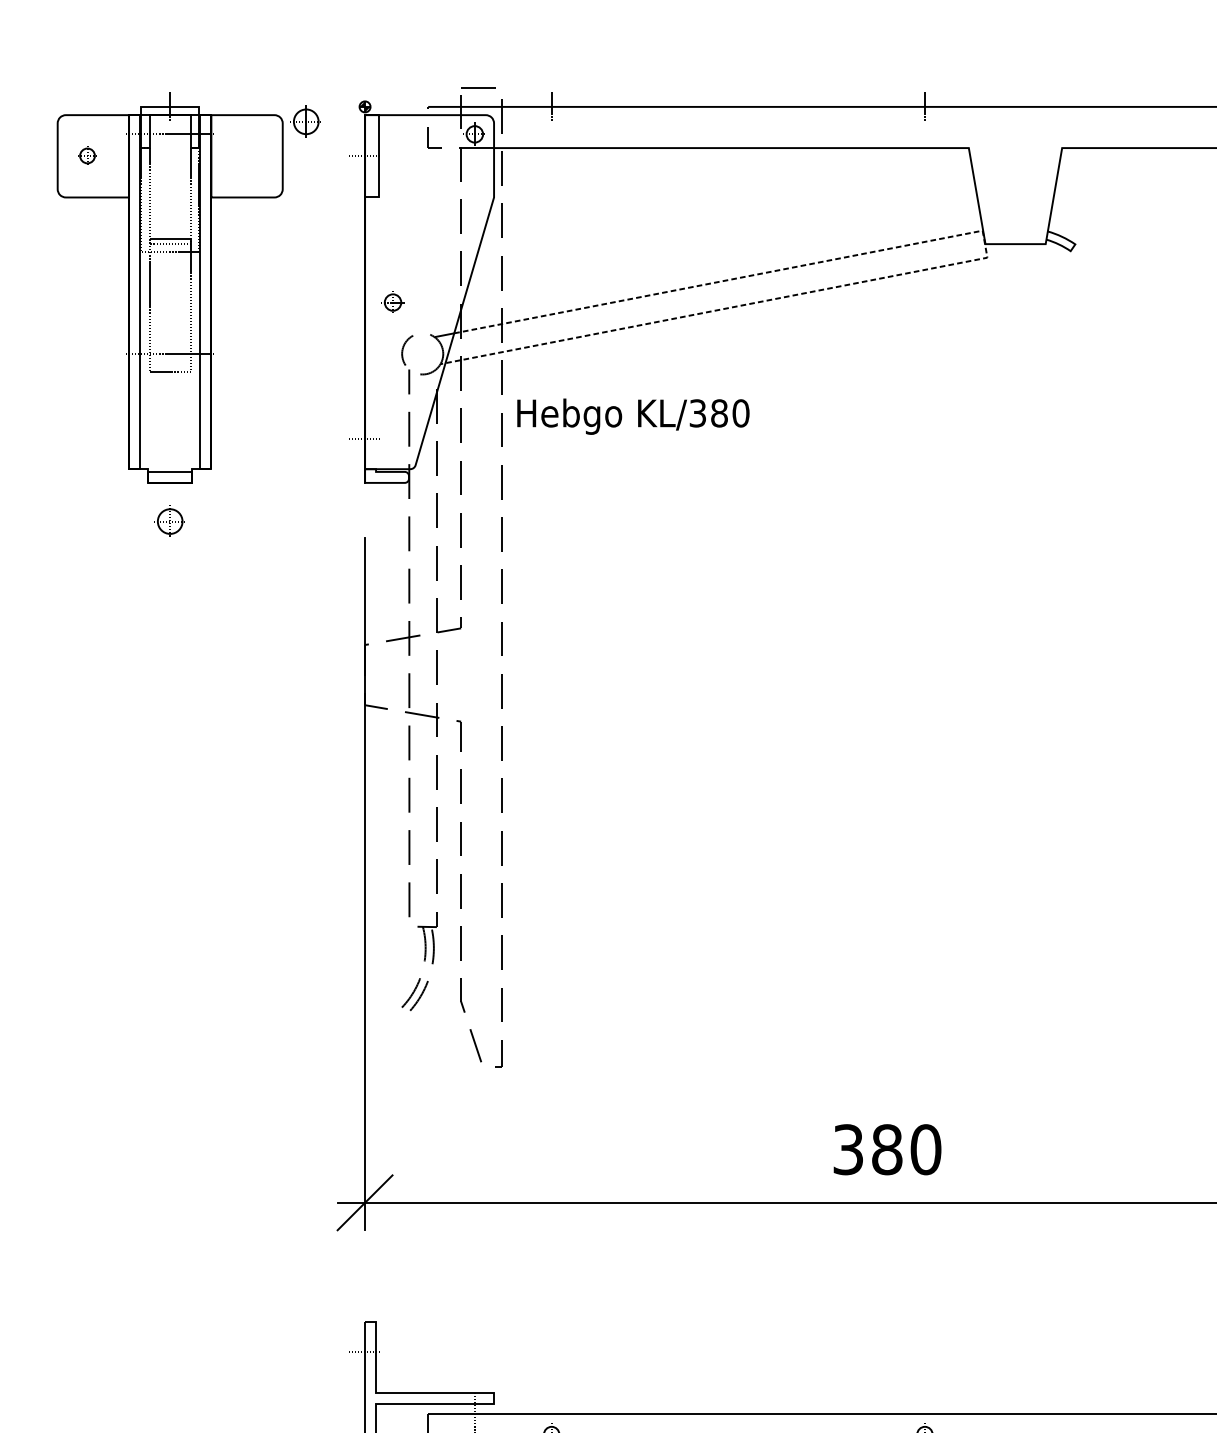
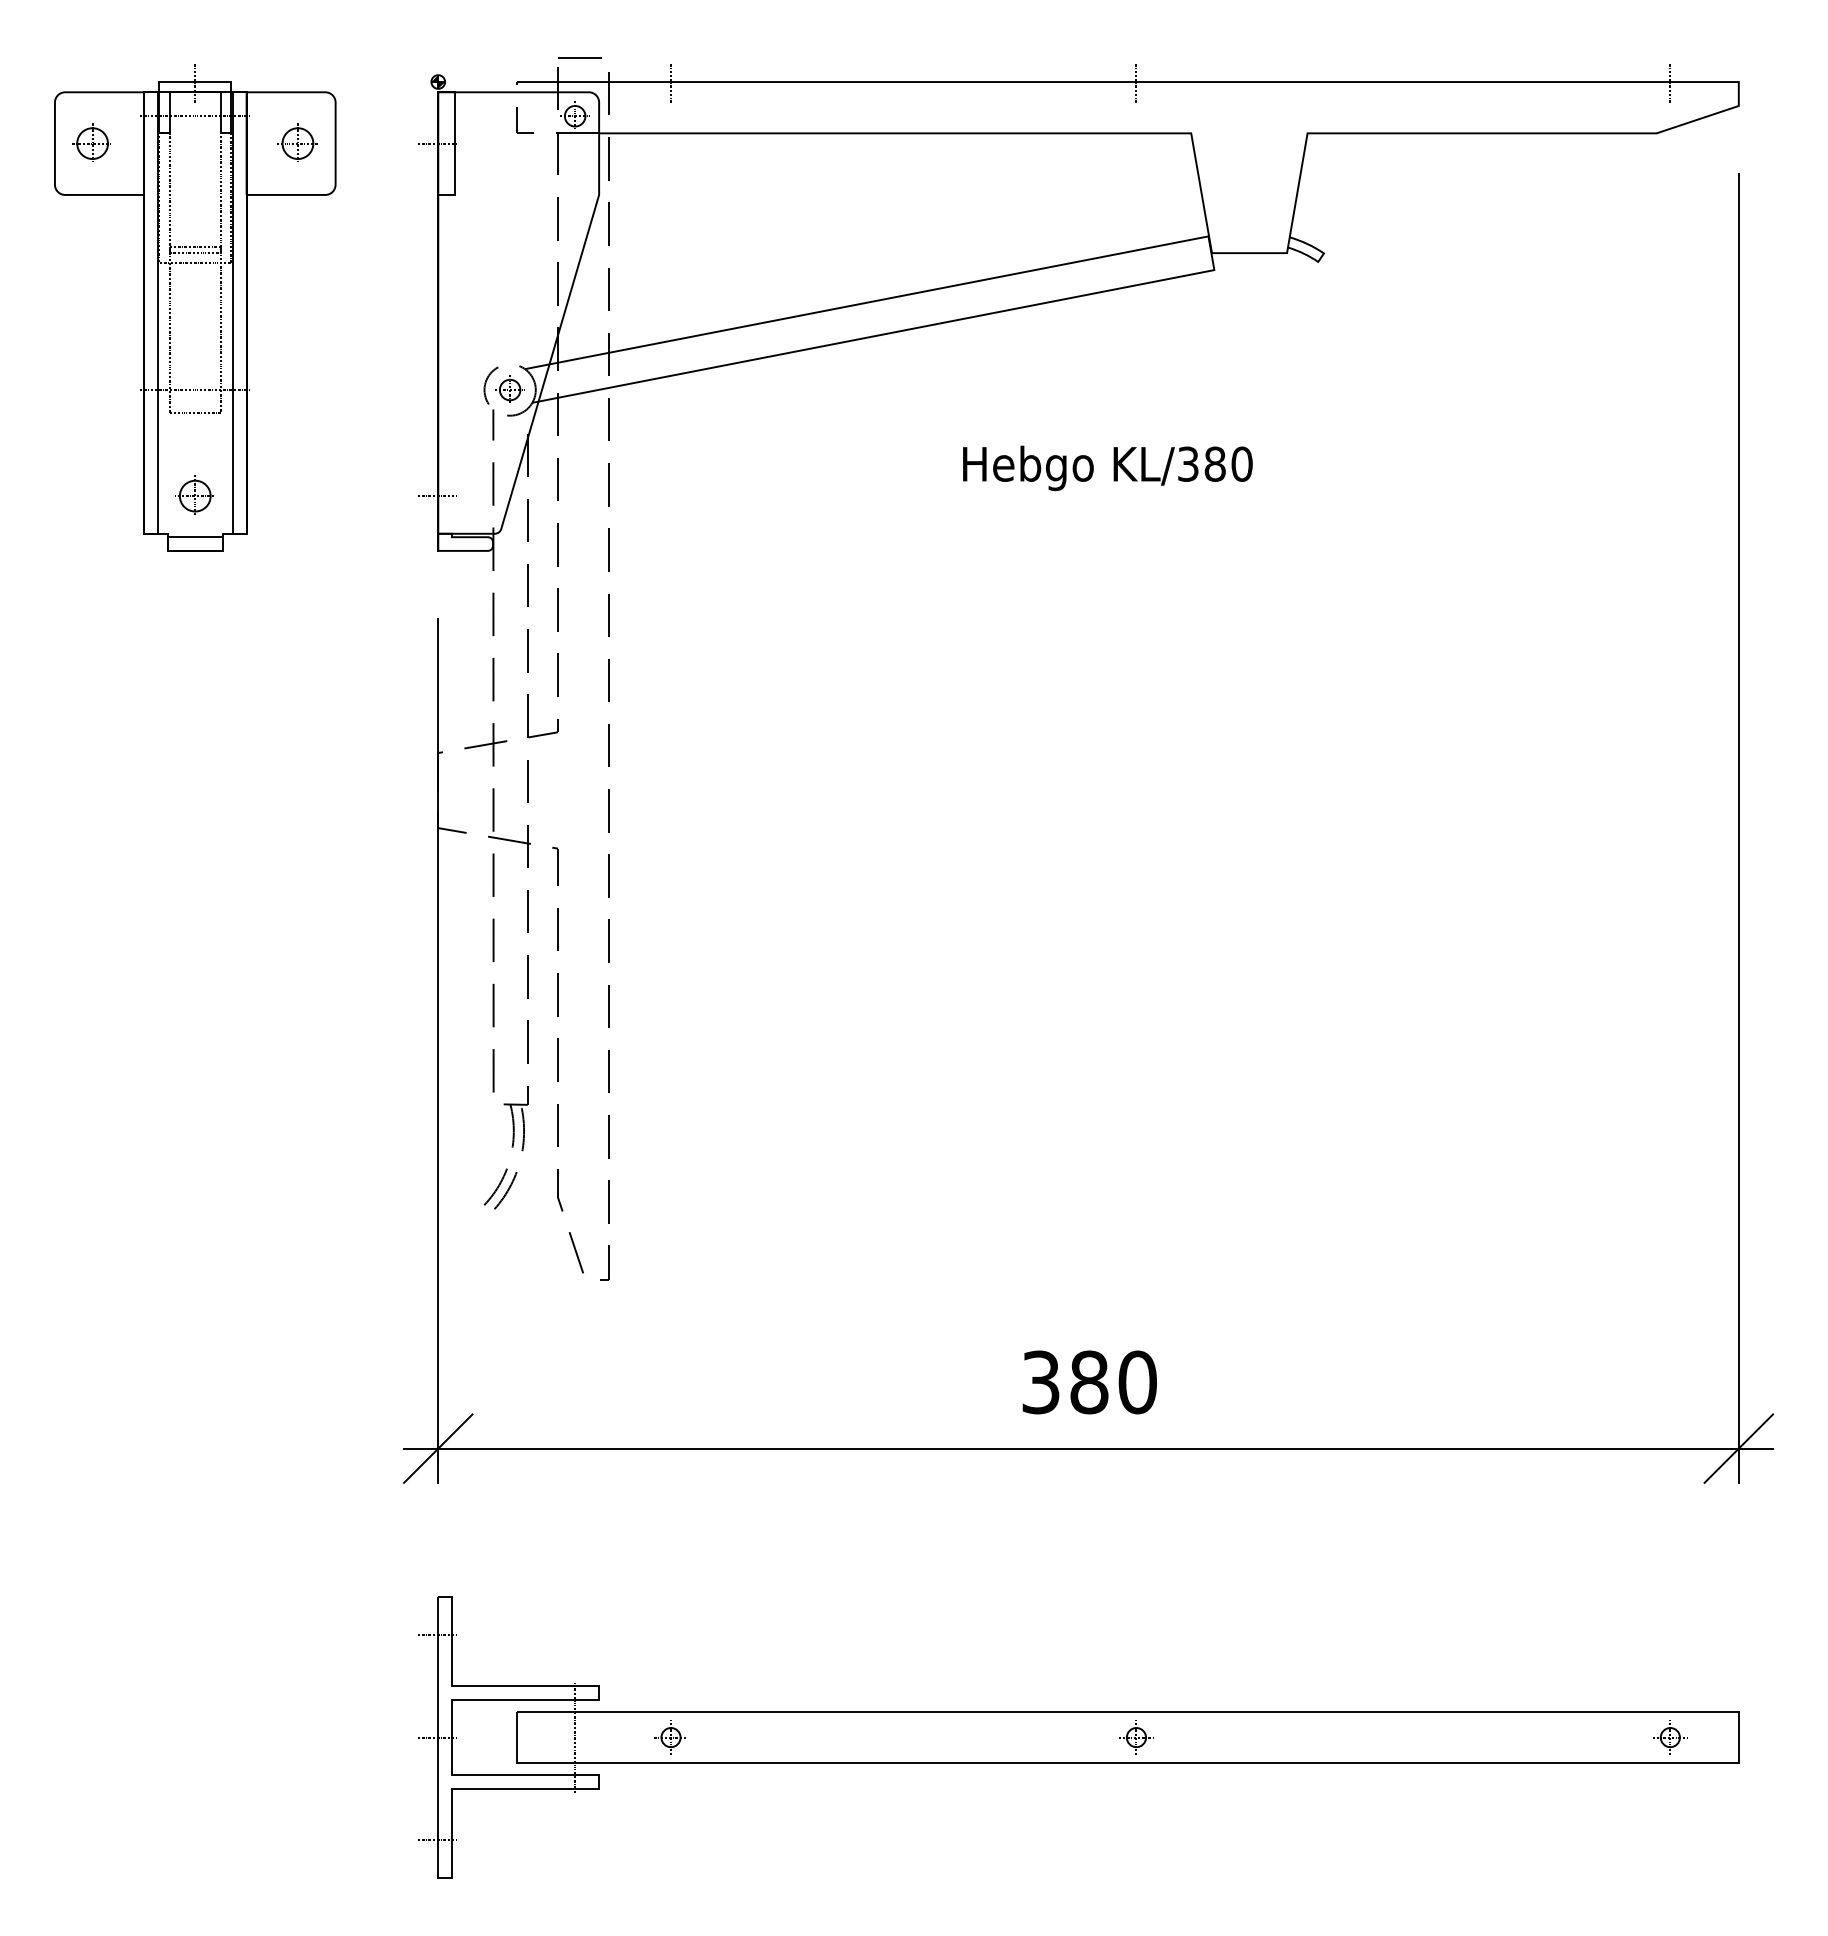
part: (305, 120) -> (297, 142), moved
part: (86, 155) -> (91, 142), size x1.67
line: (986, 253) -> (1213, 264), dashed -> solid
part: (392, 301) -> (509, 388), moved
text: (633, 416) -> (1107, 467), moved
part: (169, 520) -> (194, 494), moved

